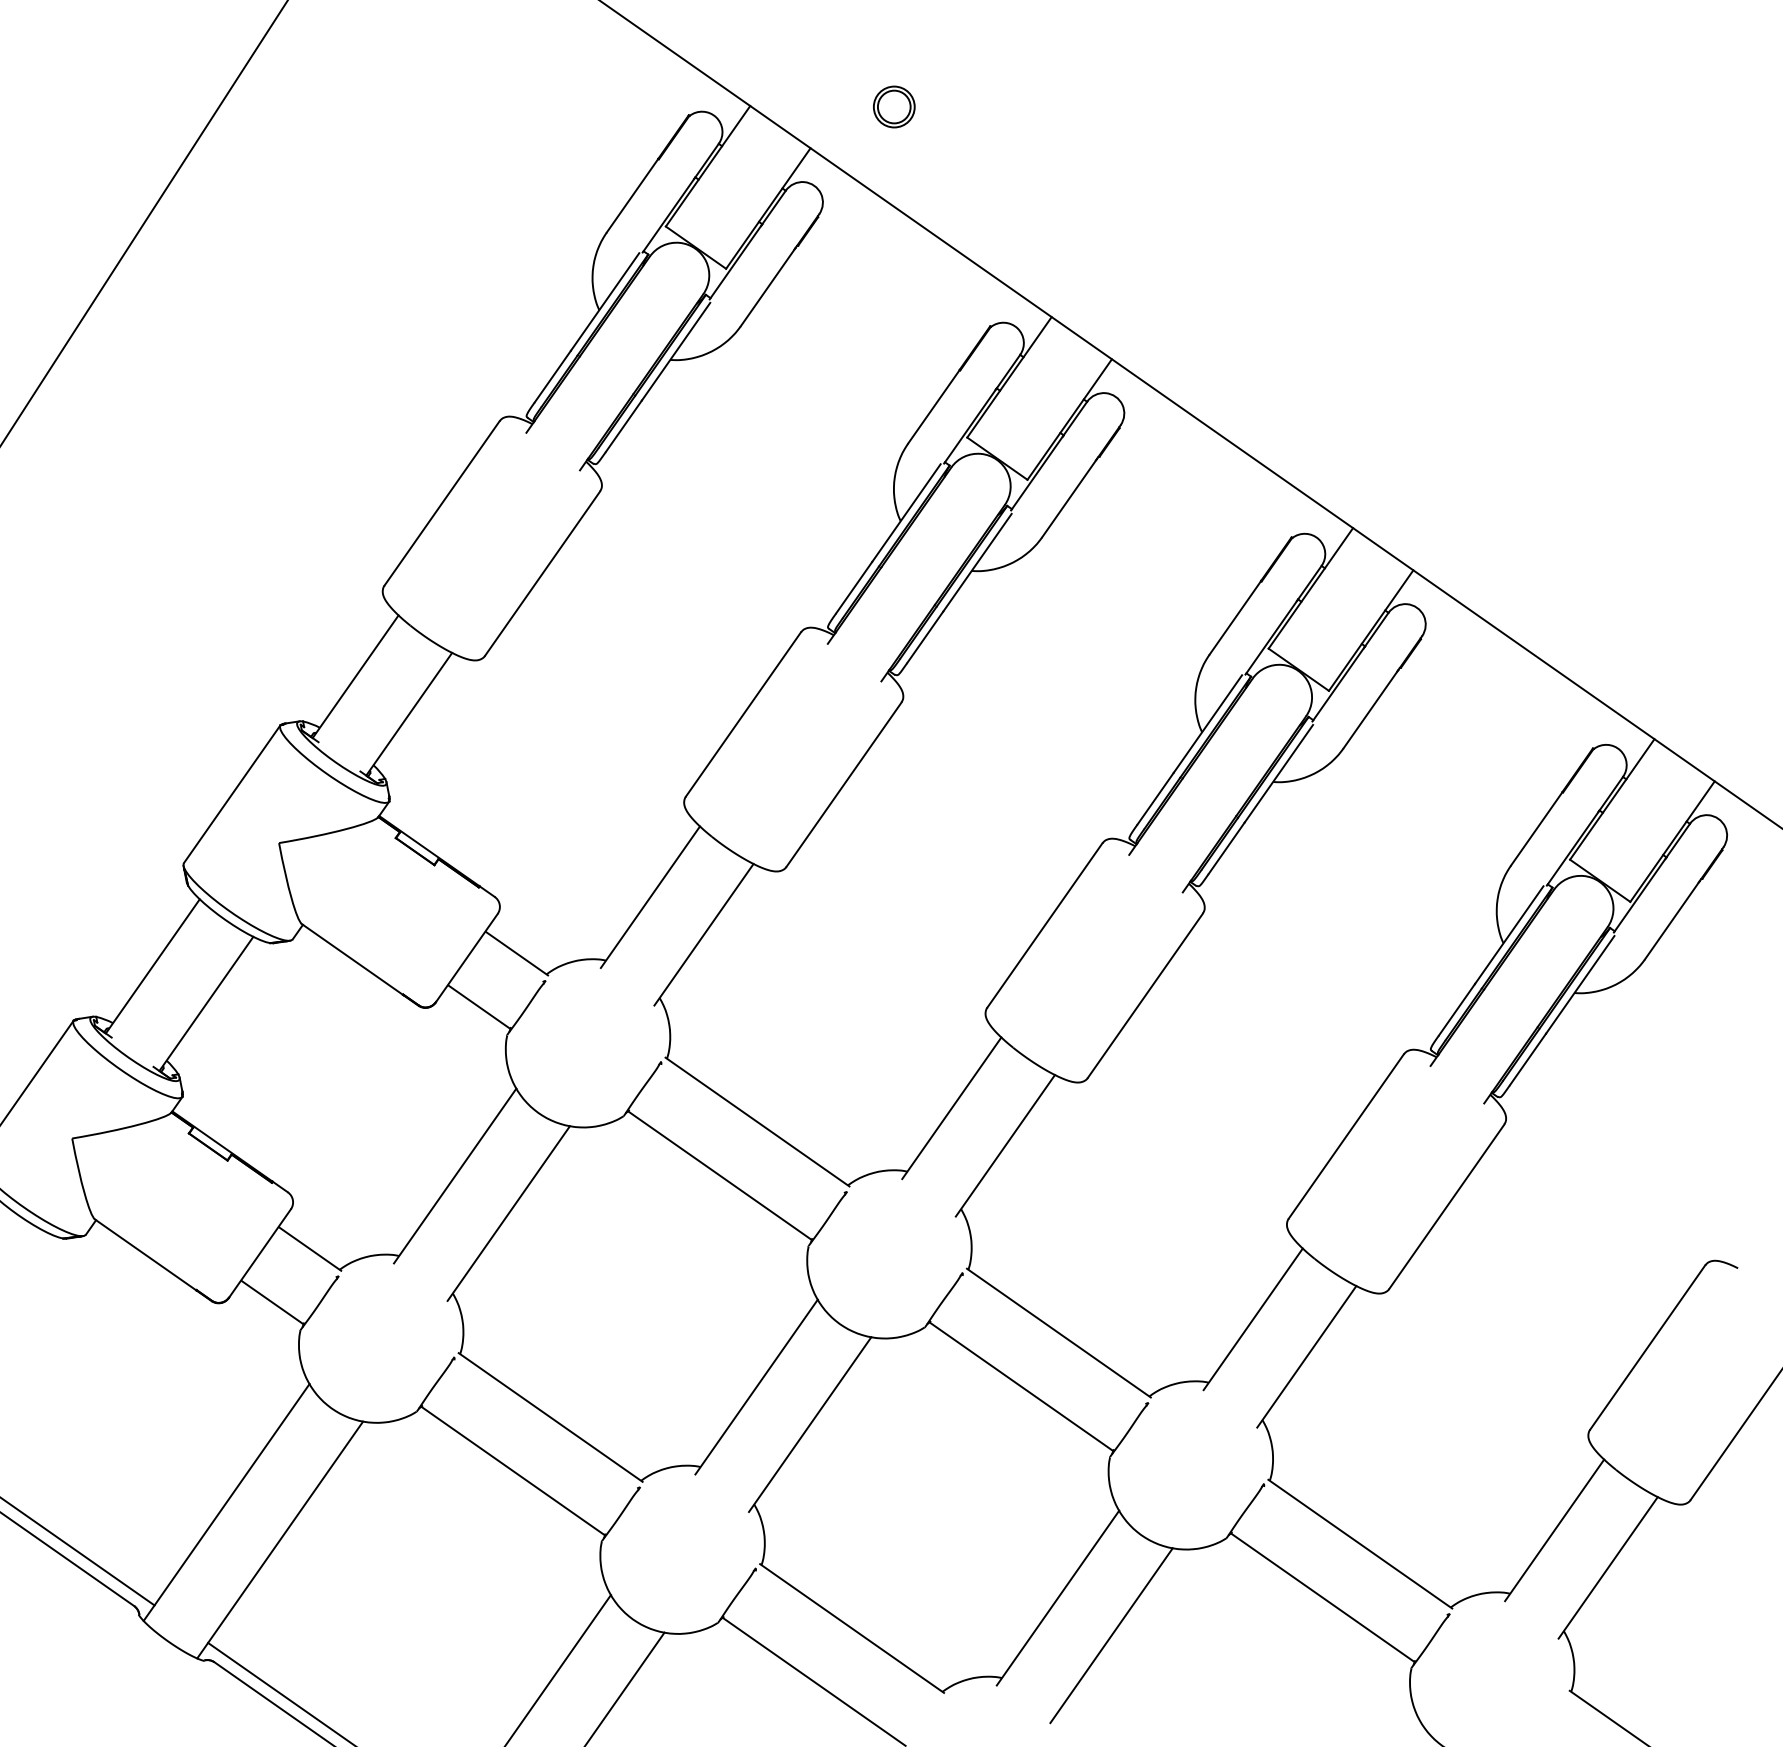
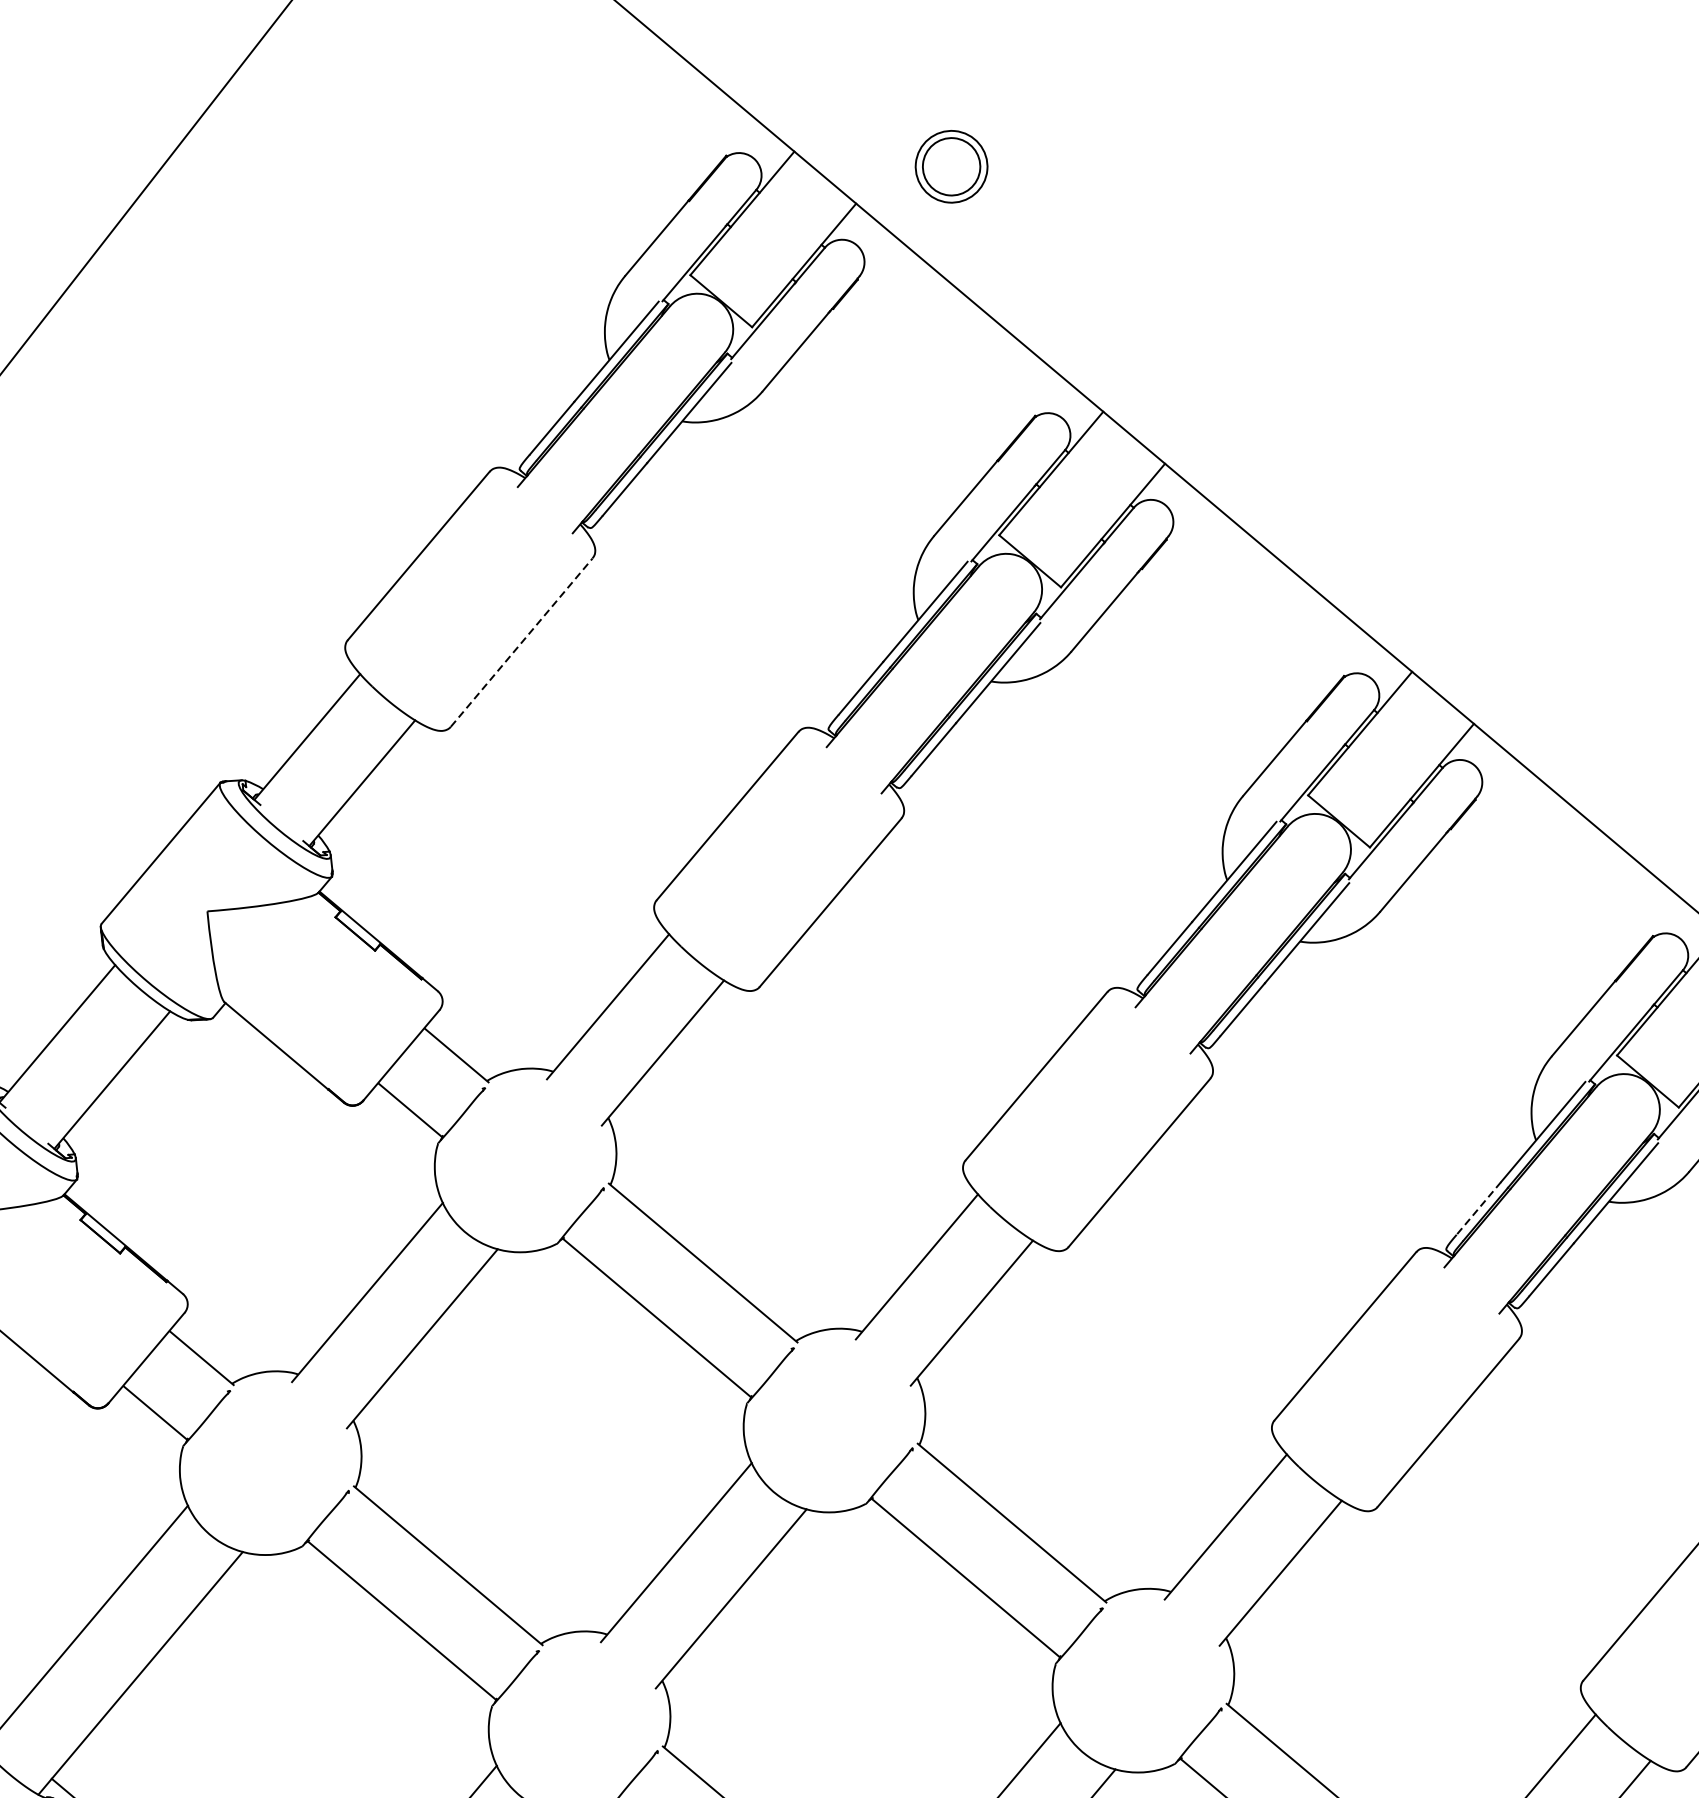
part: (894, 106) -> (952, 166), size x1.6
line: (542, 573) -> (521, 642), solid -> dashed
line: (1456, 1010) -> (1478, 1209), solid -> dashed

